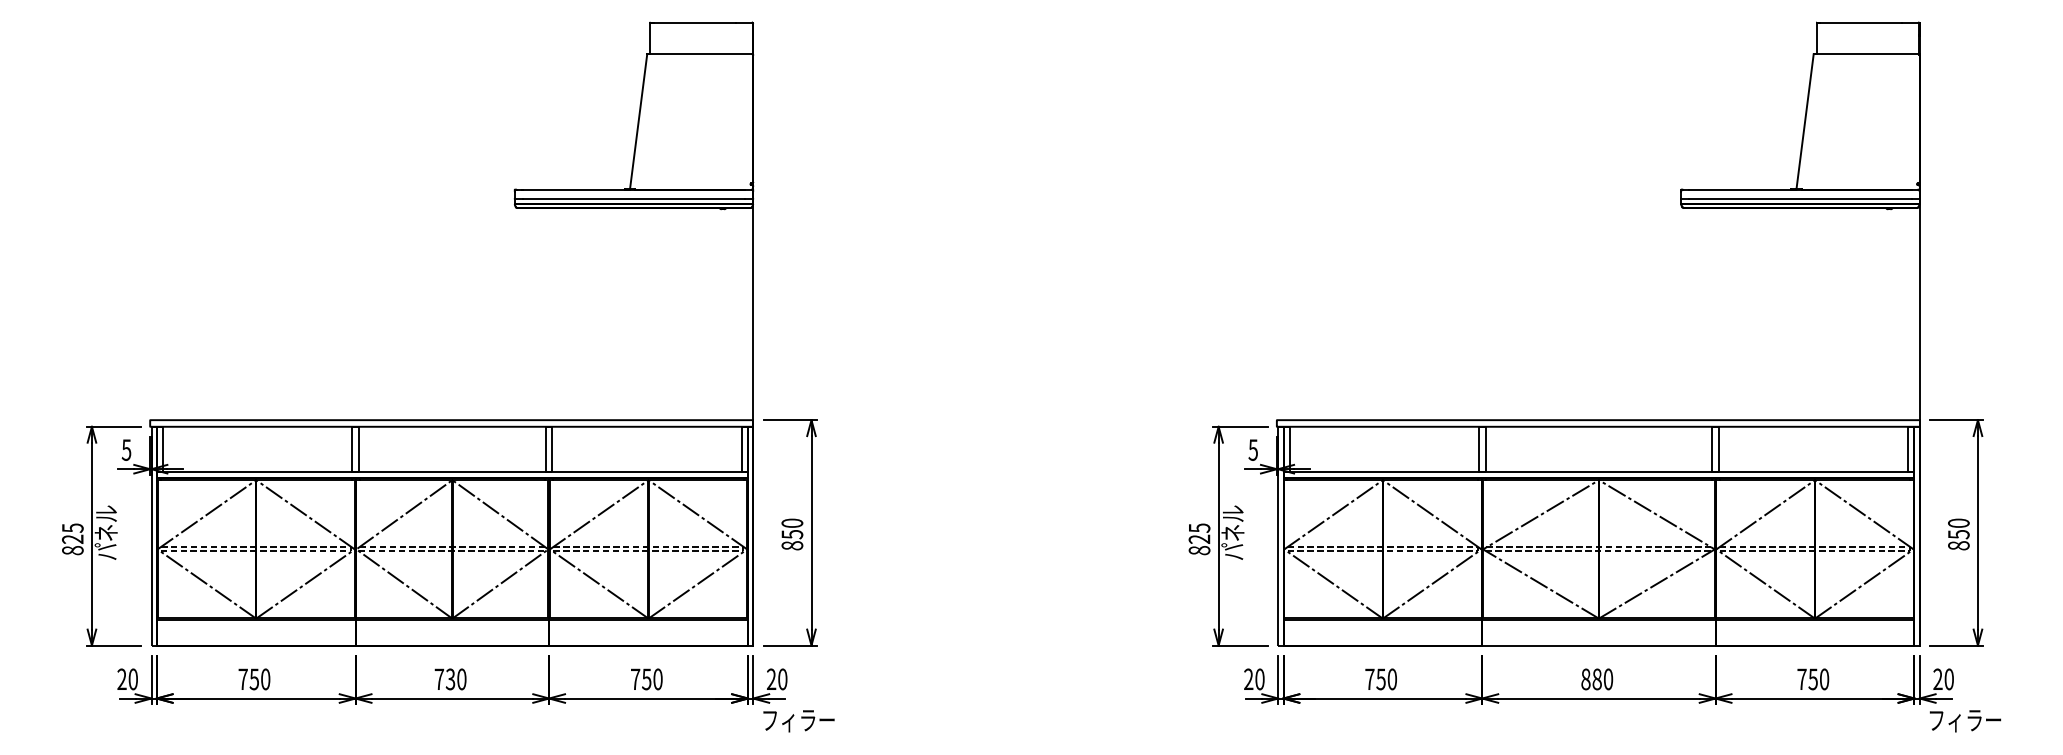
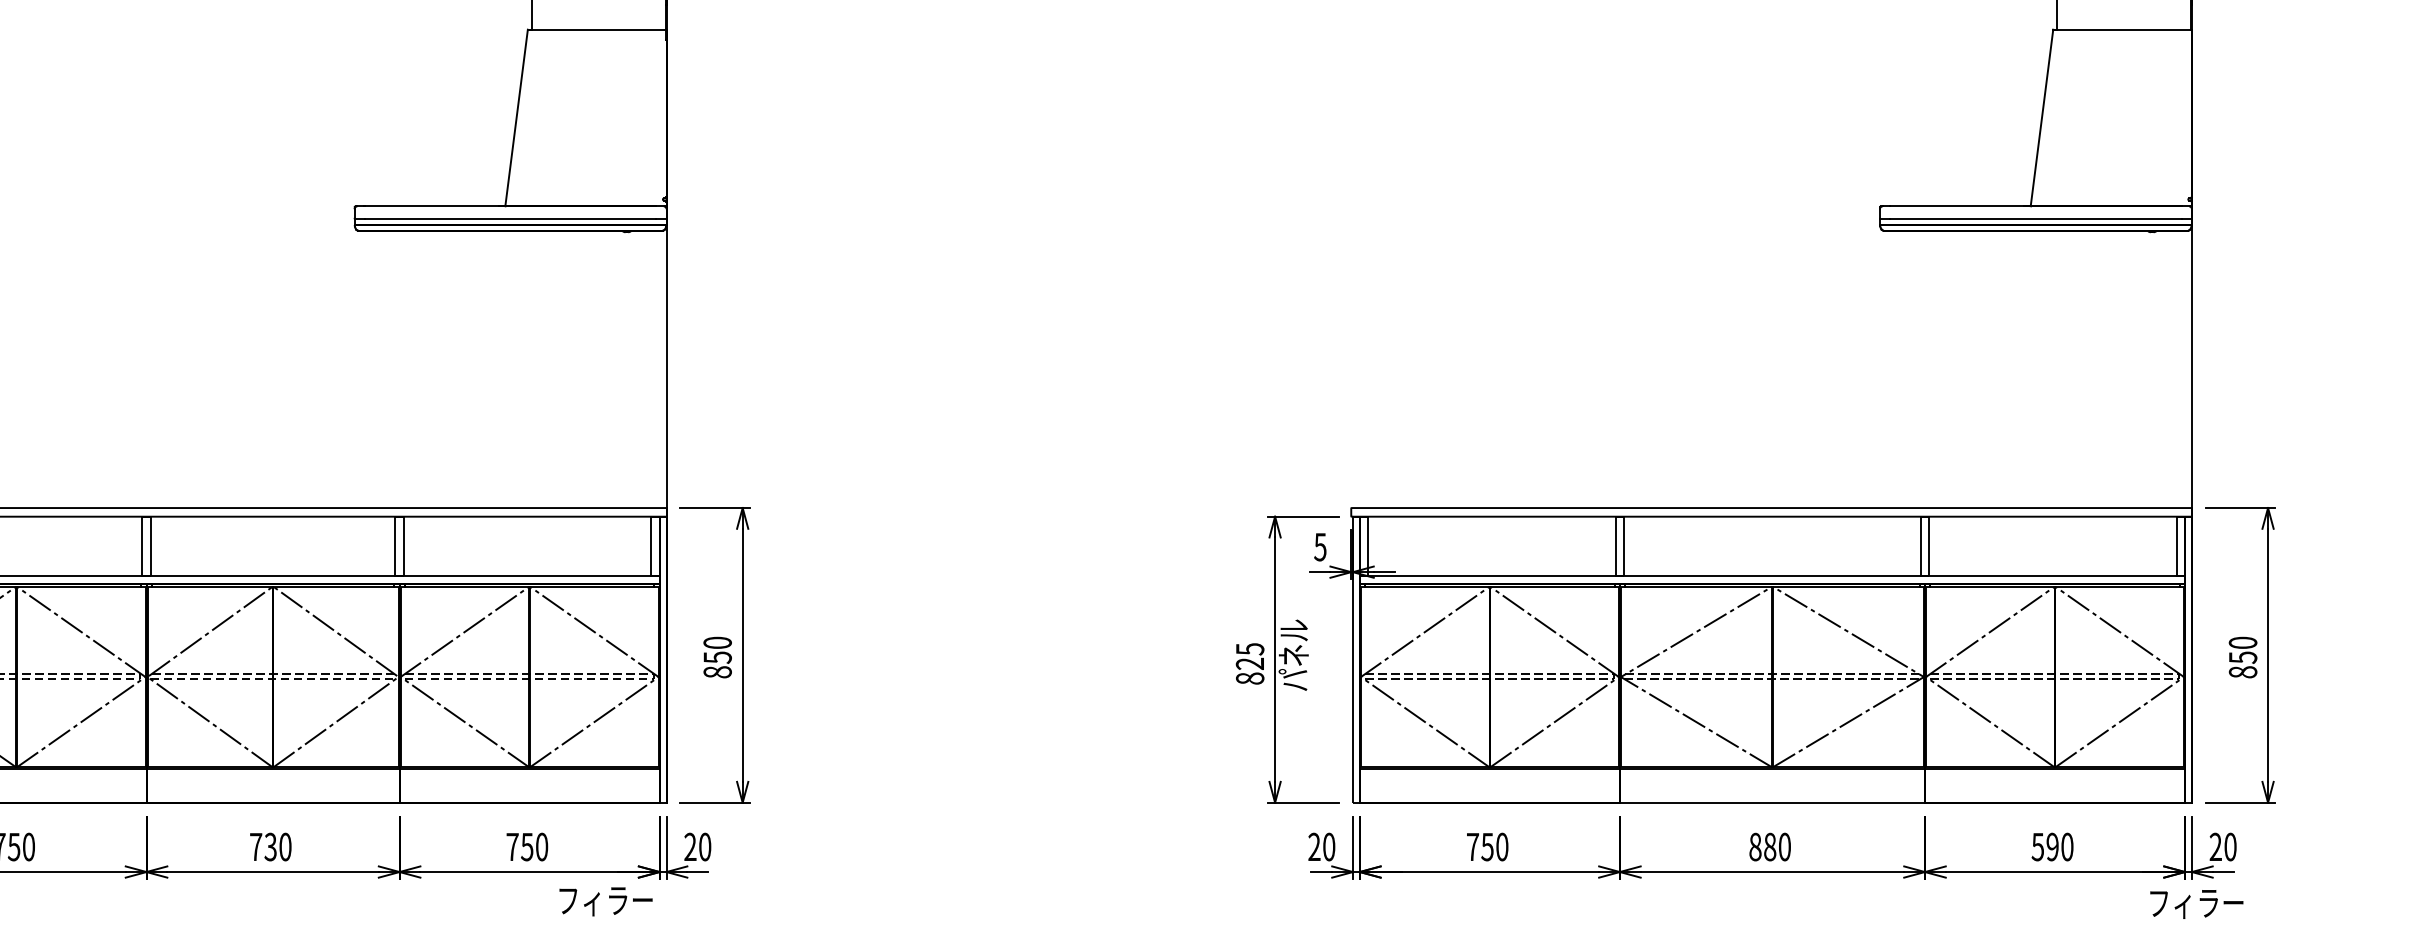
text: (1807, 679) -> (2045, 847), 750 -> 590
text: (798, 721) -> (605, 902), moved
text: (1965, 721) -> (2196, 904), moved

